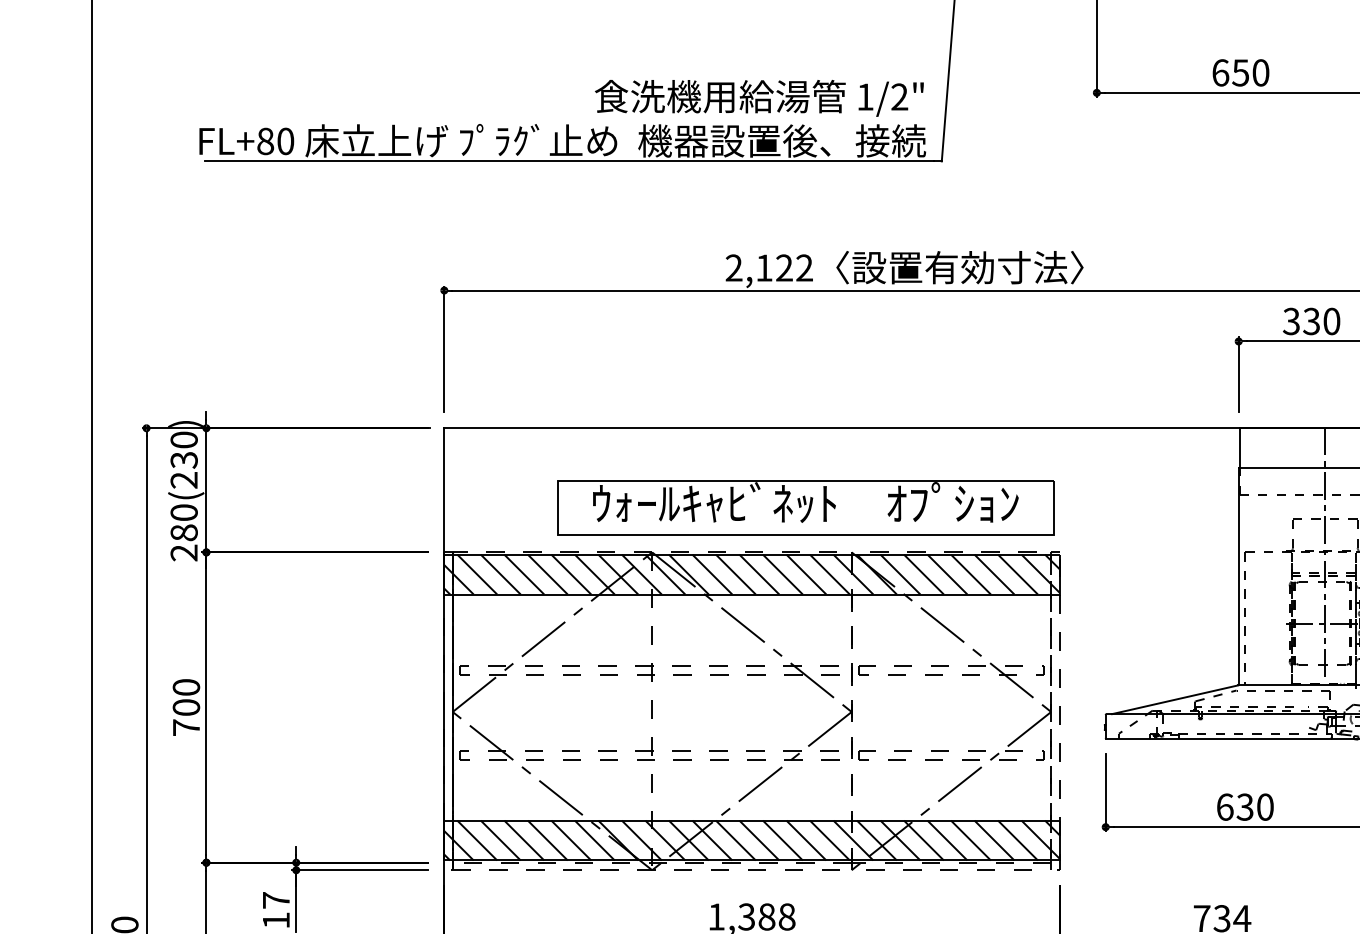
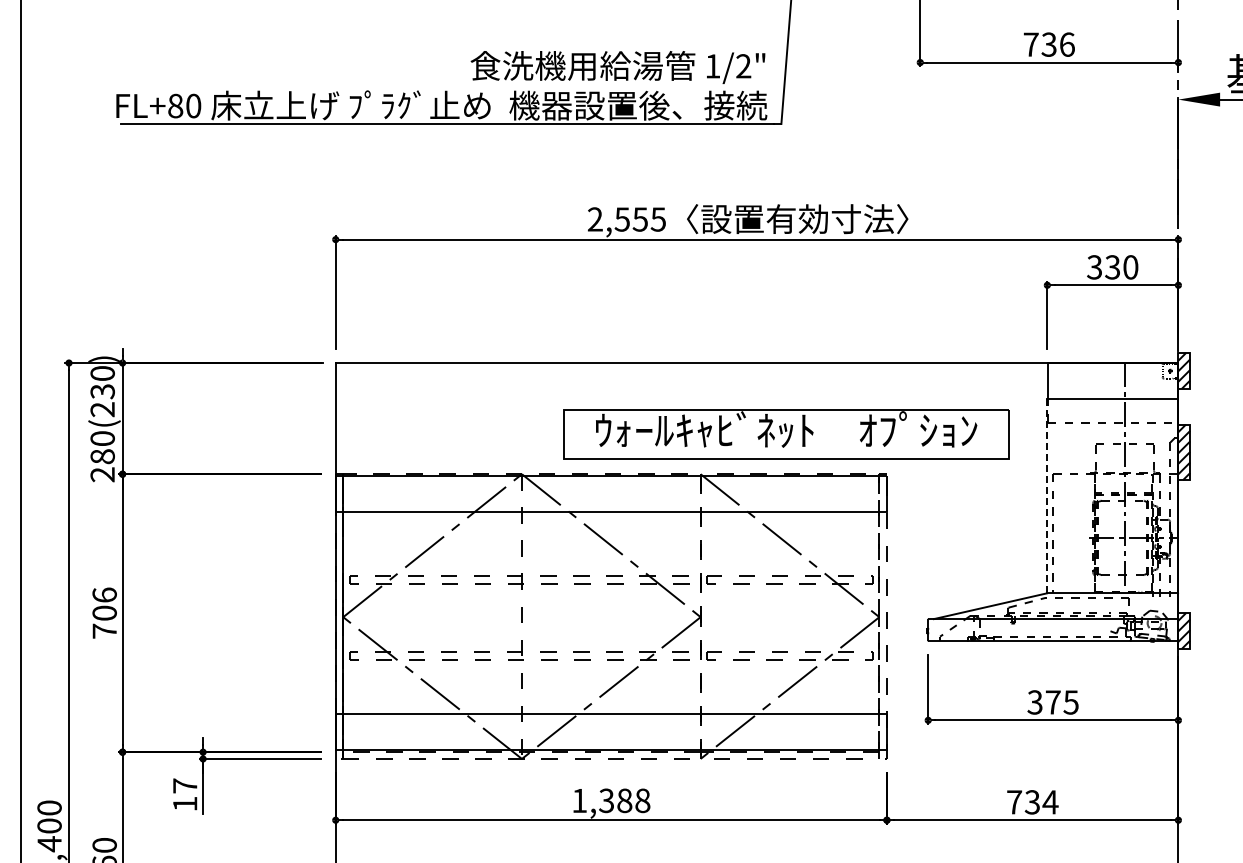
text: (1239, 72) -> (1048, 44), 650 -> 736
text: (783, 268) -> (639, 219), 2,122 -> 2,555
part: (805, 508) -> (786, 434), moved
hatch: (751, 573) -> (610, 493), removed
line: (1238, 576) -> (1047, 495), solid -> dashed
text: (186, 686) -> (104, 594), 700 -> 706
text: (1244, 807) -> (1052, 702), 630 -> 375
hatch: (751, 840) -> (610, 732), removed

